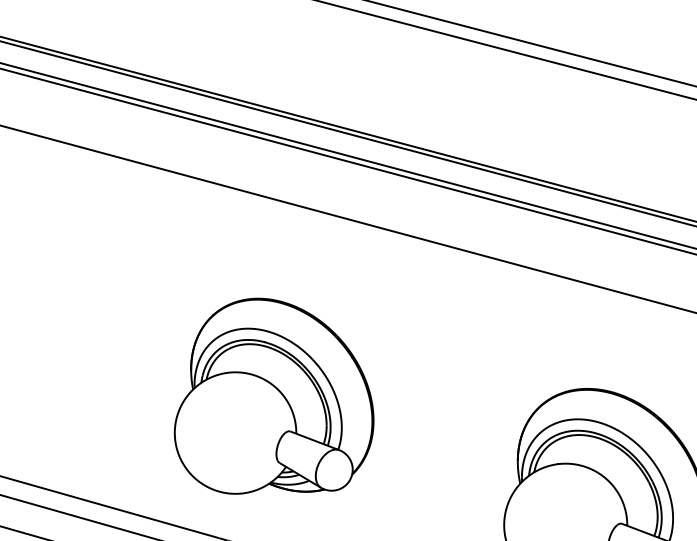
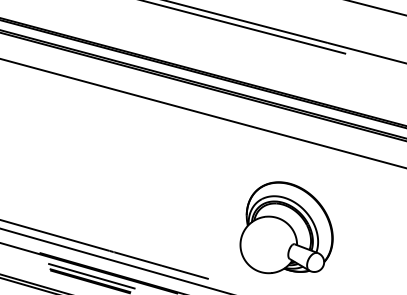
part: (273, 395) -> (134, 185), removed

